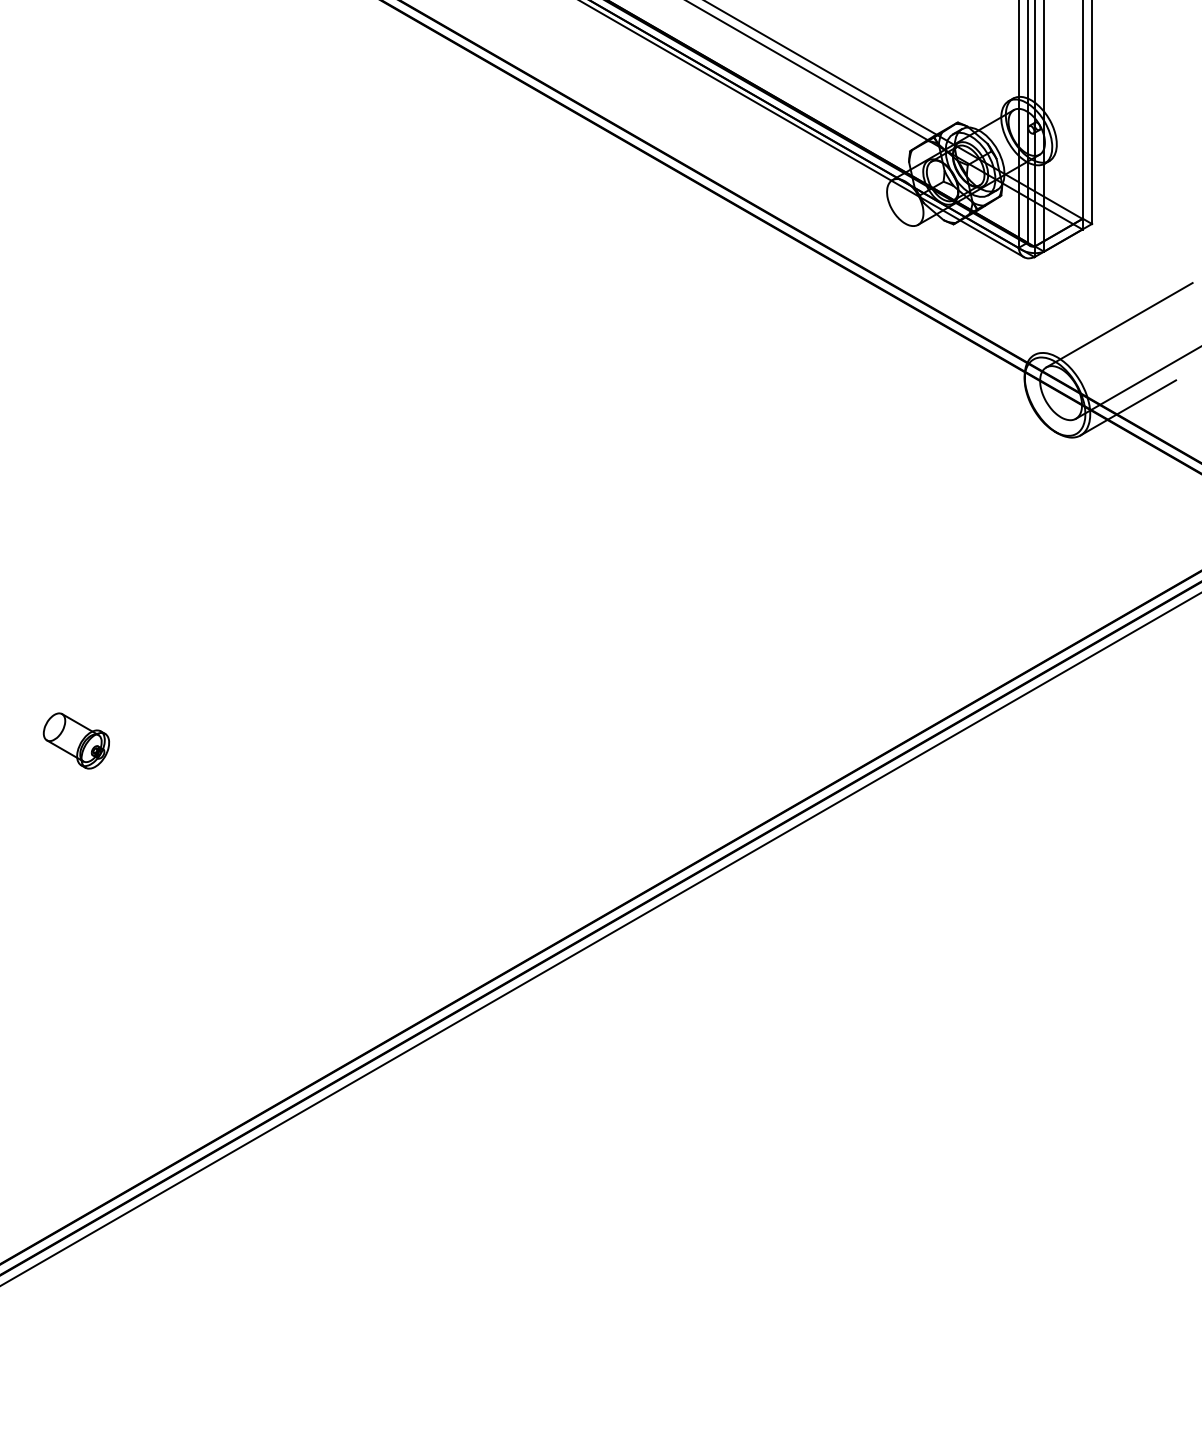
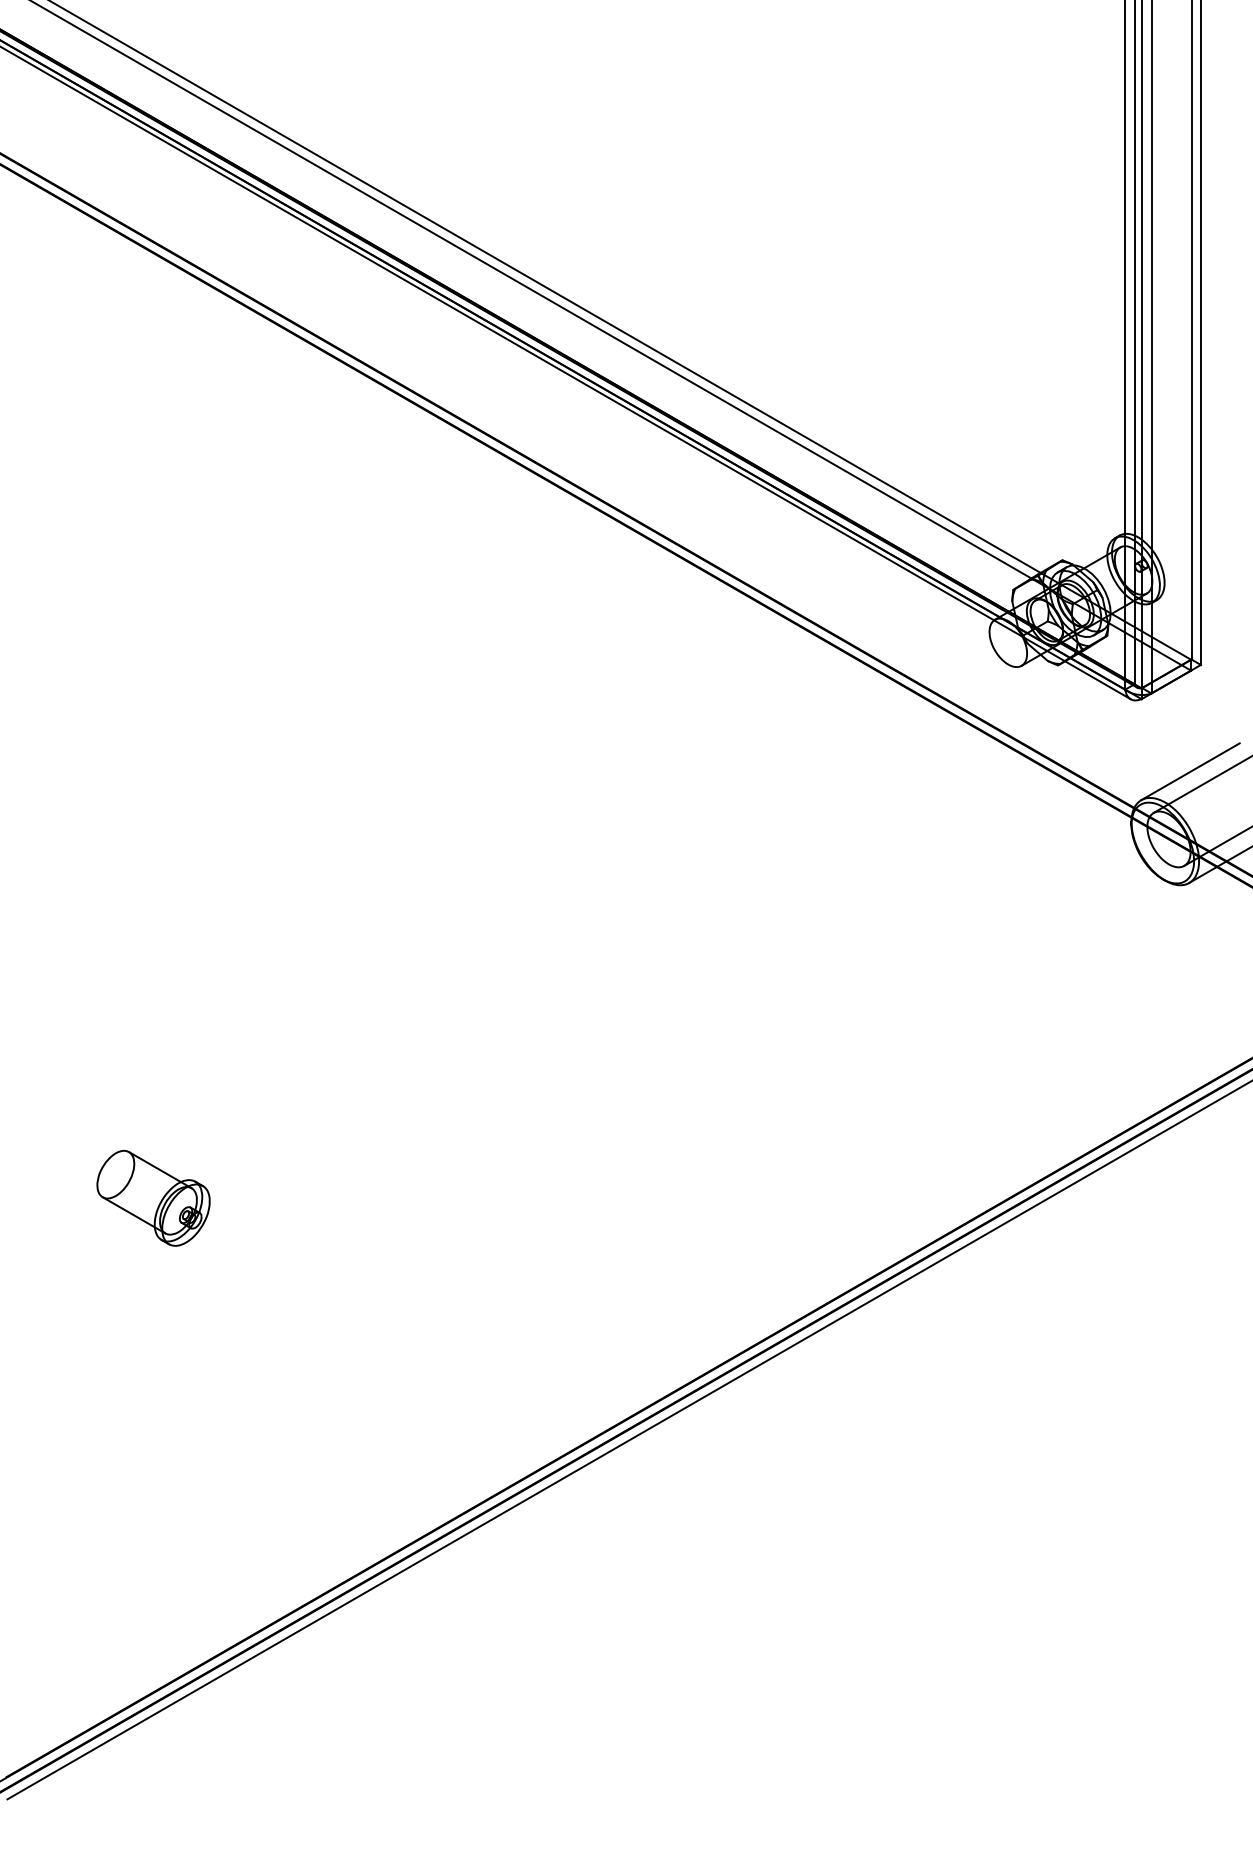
line: (1081, 327) -> (1190, 771), added
part: (76, 740) -> (153, 1197), size x1.67

